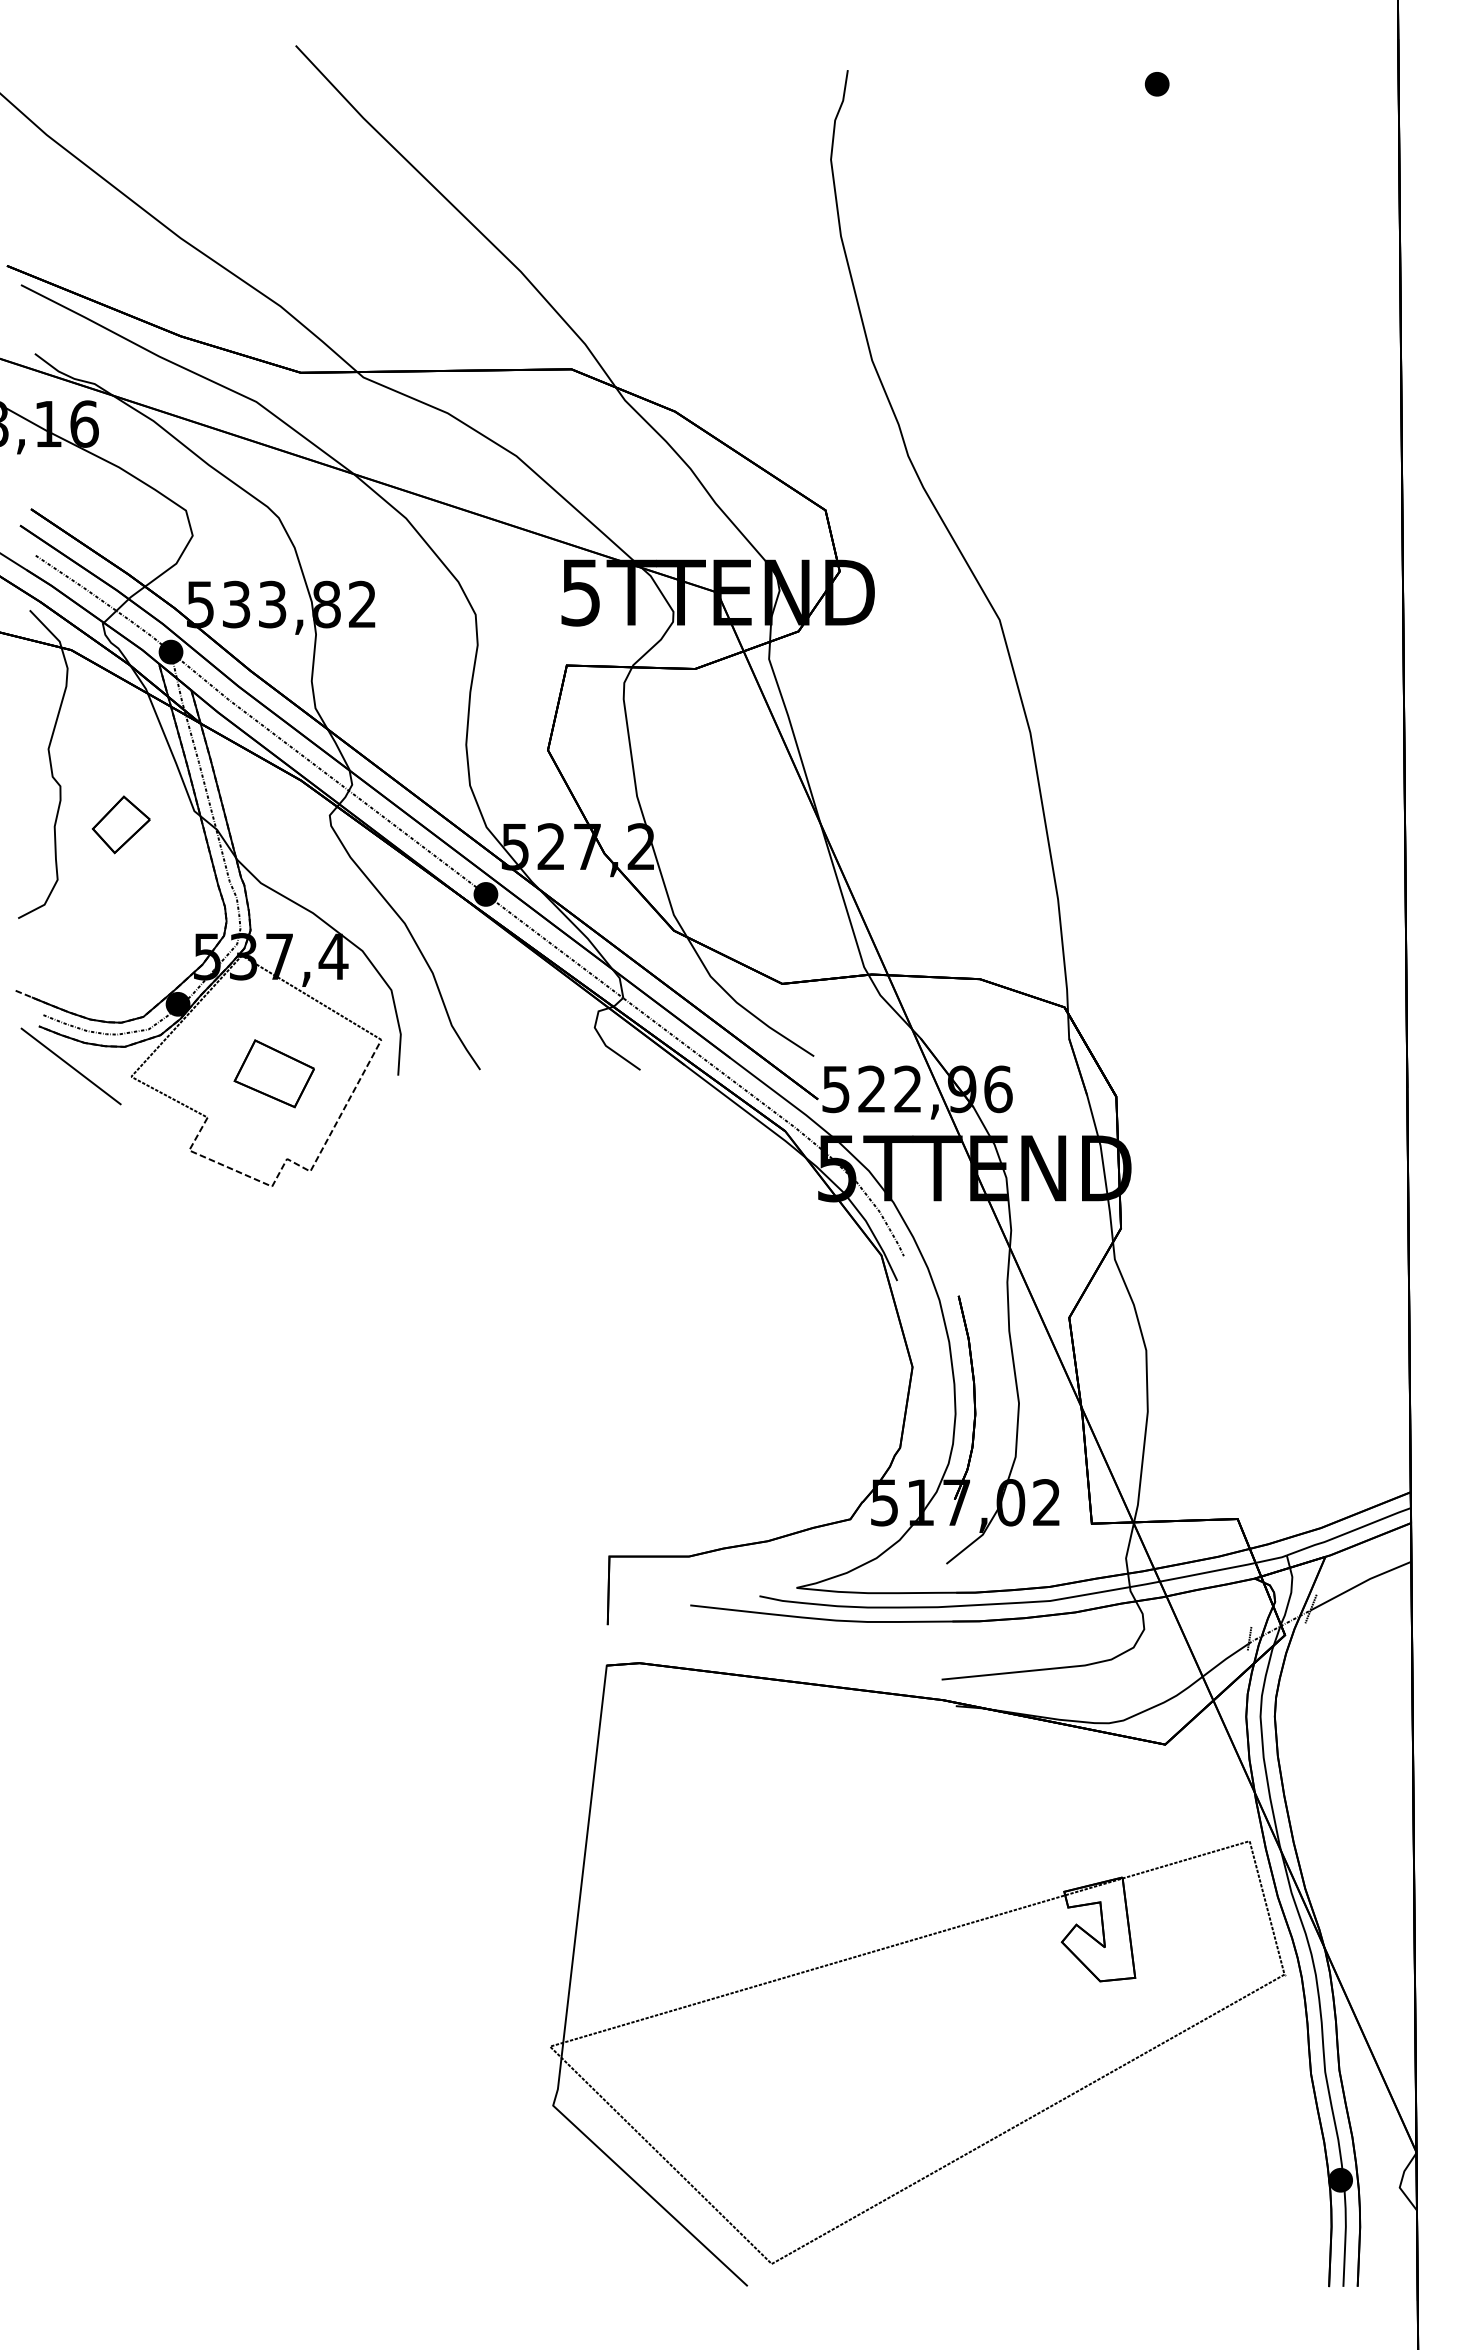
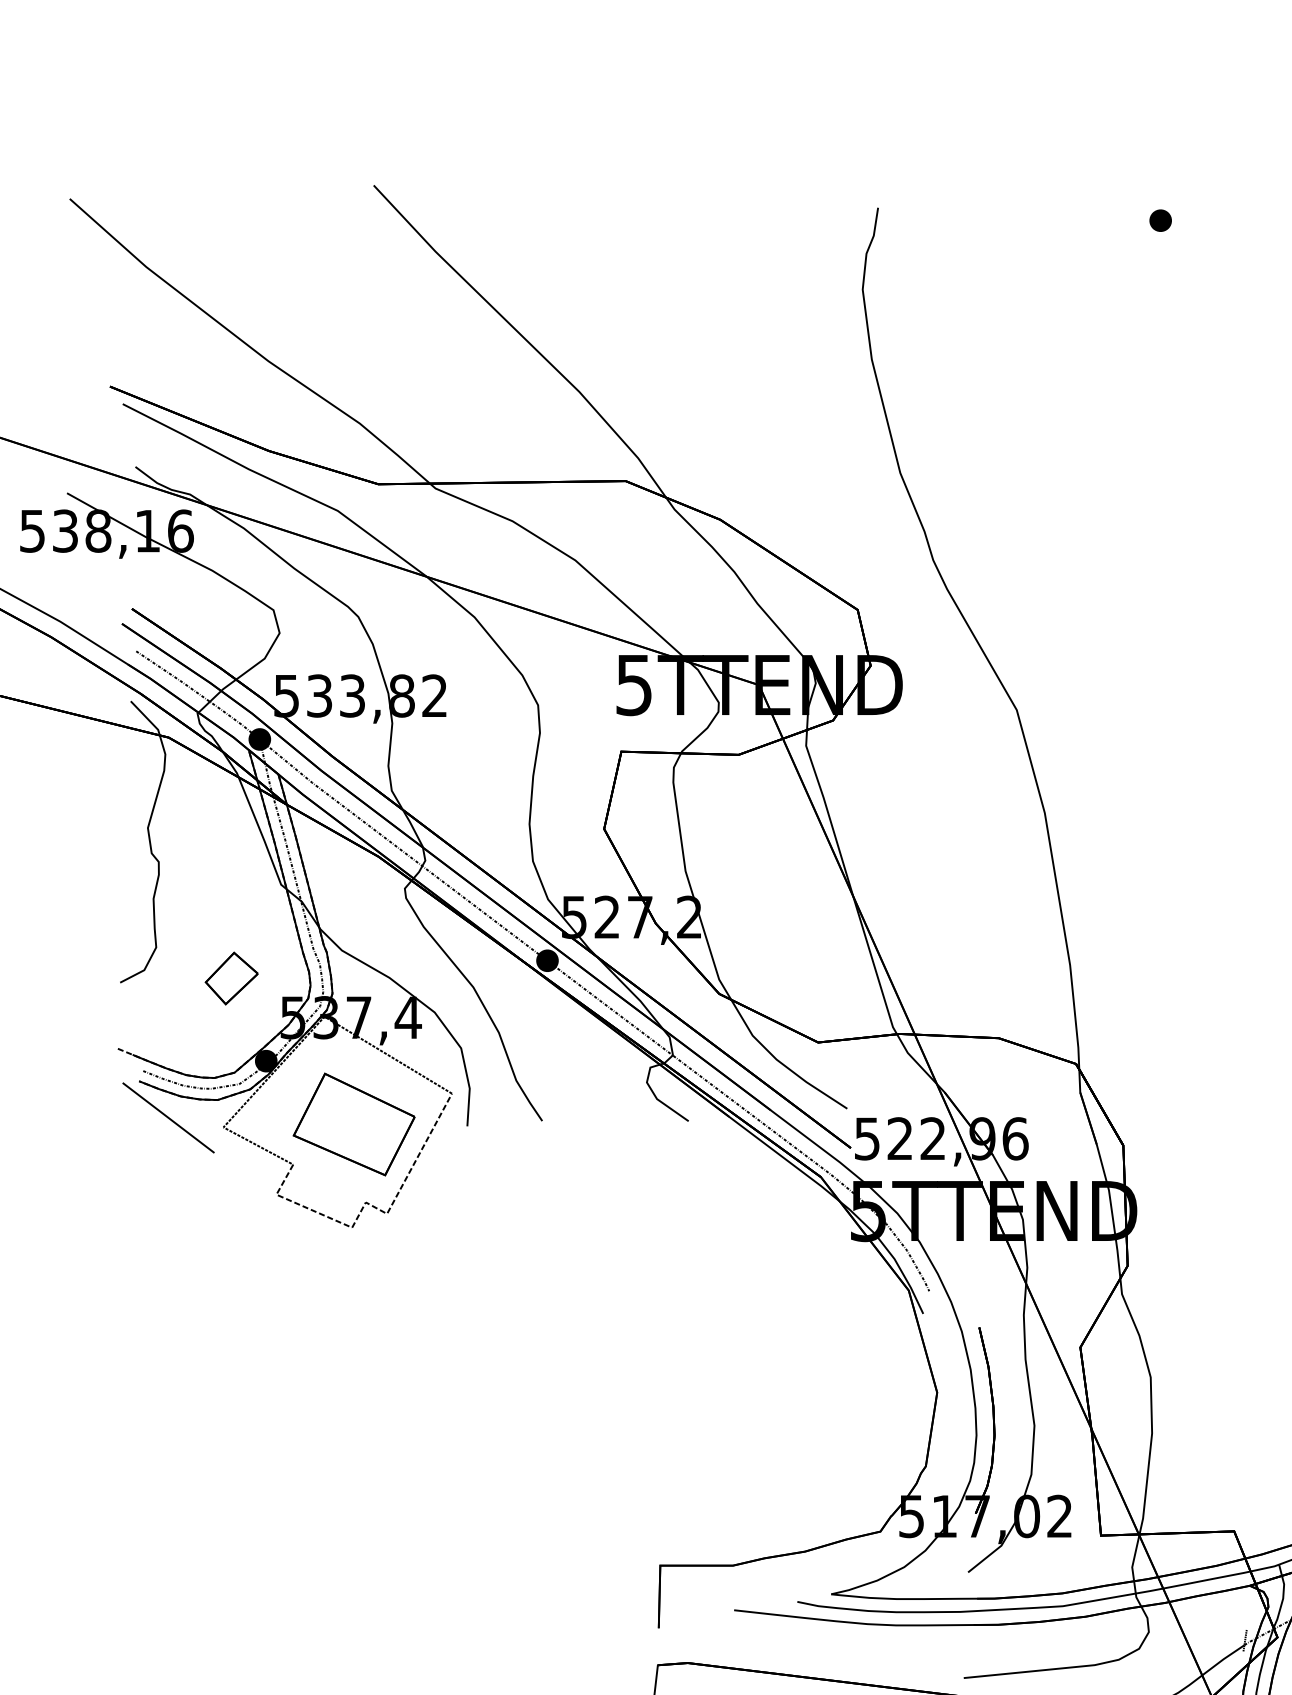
part: (120, 824) -> (231, 978), moved
part: (274, 1073) -> (354, 1124), size x1.67

